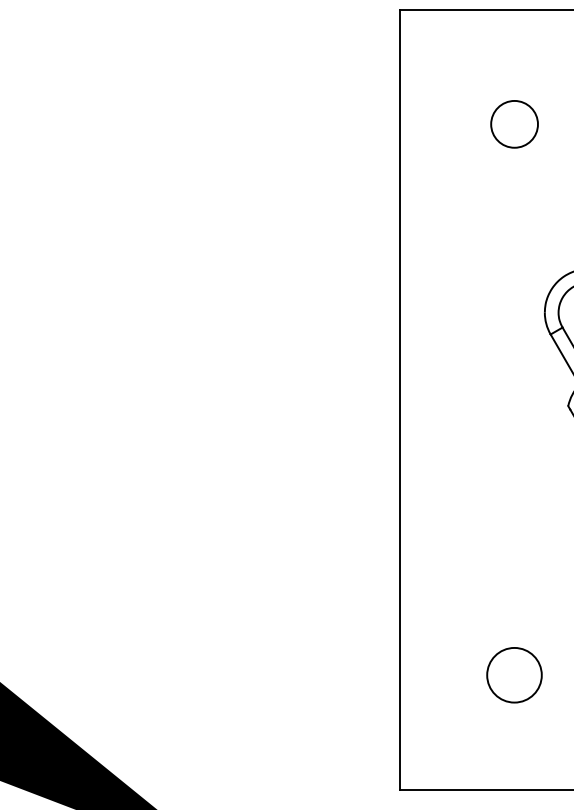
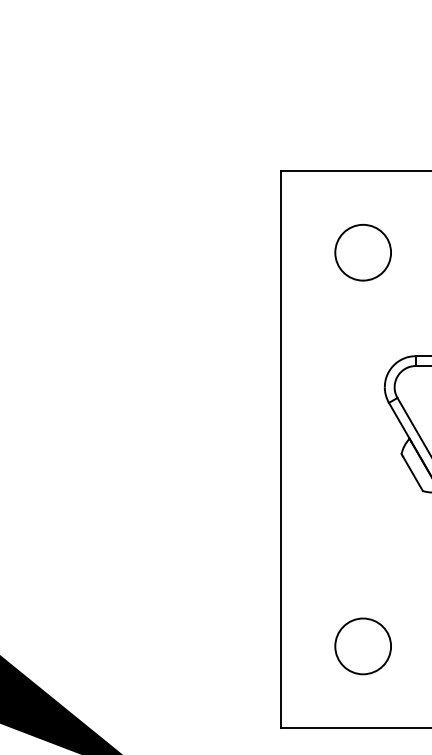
circle: (515, 124) -> (363, 252), size x1.67
circle: (513, 675) -> (362, 646), size x1.43

